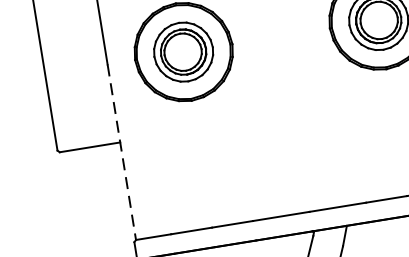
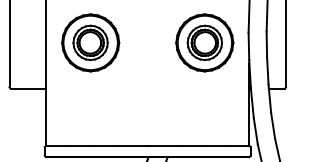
line: (122, 152) -> (46, 94), dashed -> solid

